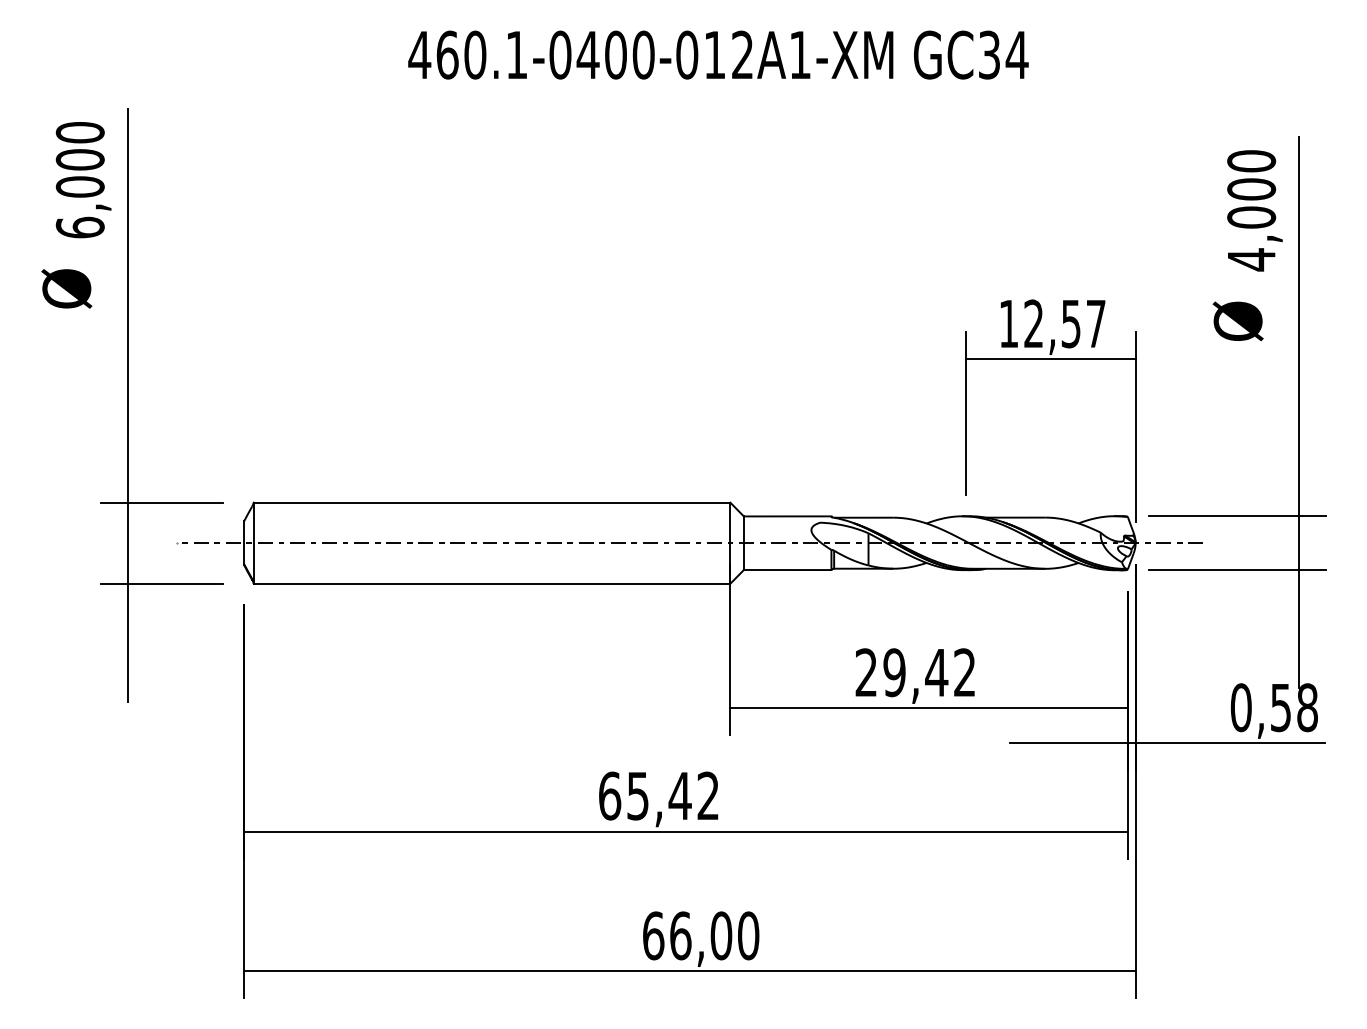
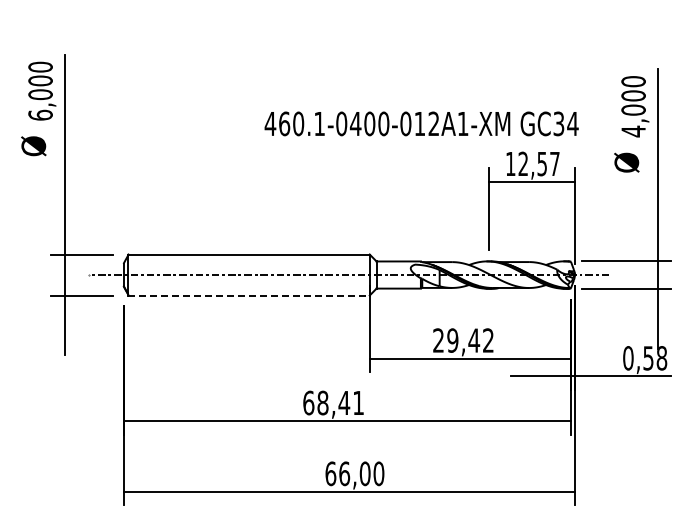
text: (718, 54) -> (421, 123), moved
line: (492, 583) -> (249, 295), solid -> dashed
text: (672, 794) -> (340, 402), 65,42 -> 68,41

